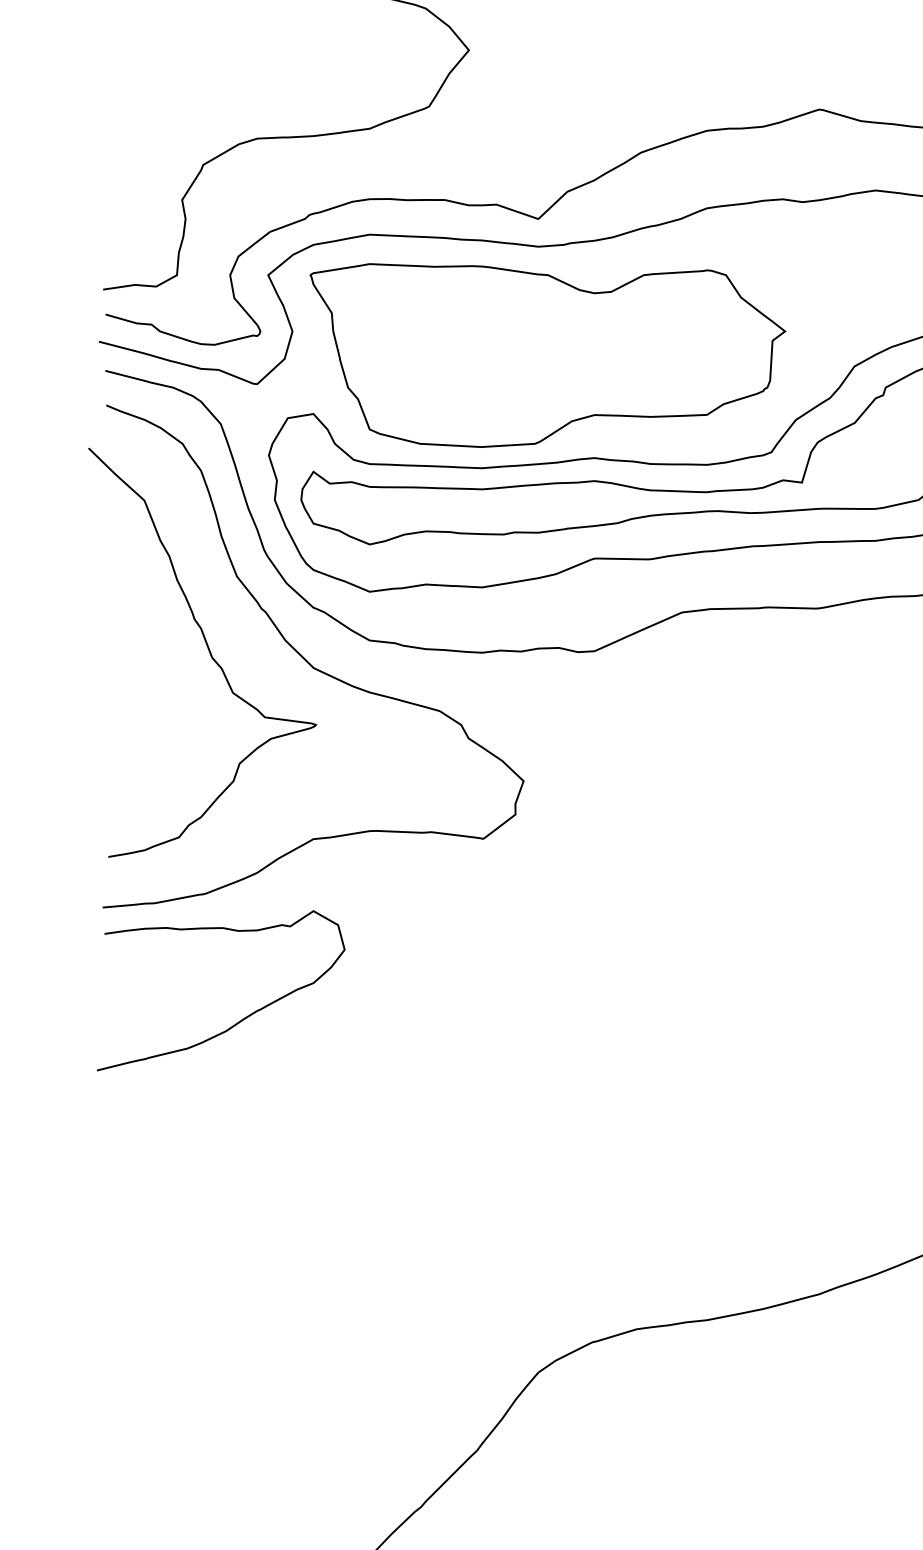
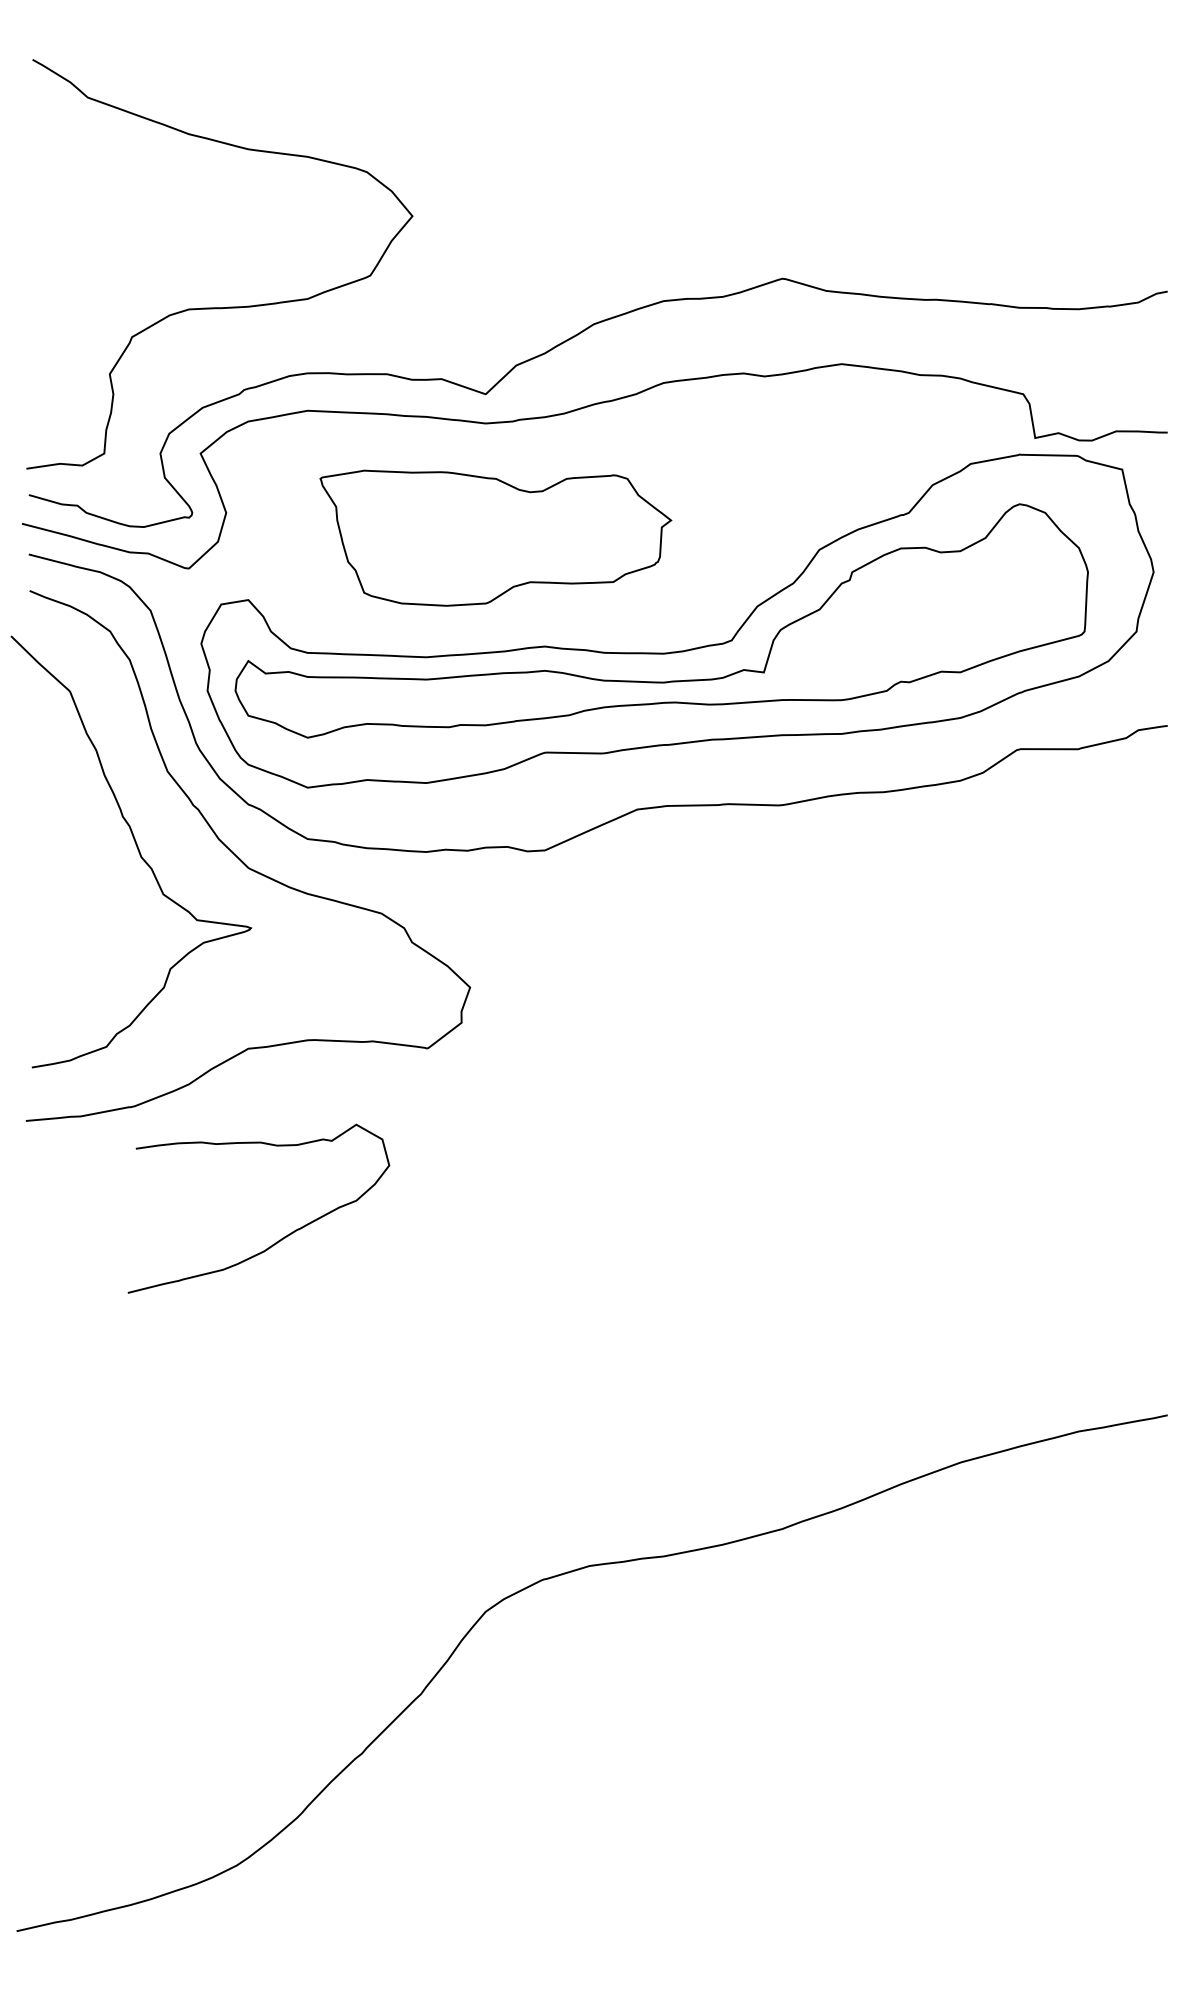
part: (547, 354) -> (495, 537), size x0.7
curve: (240, 1019) -> (279, 1239), moved

